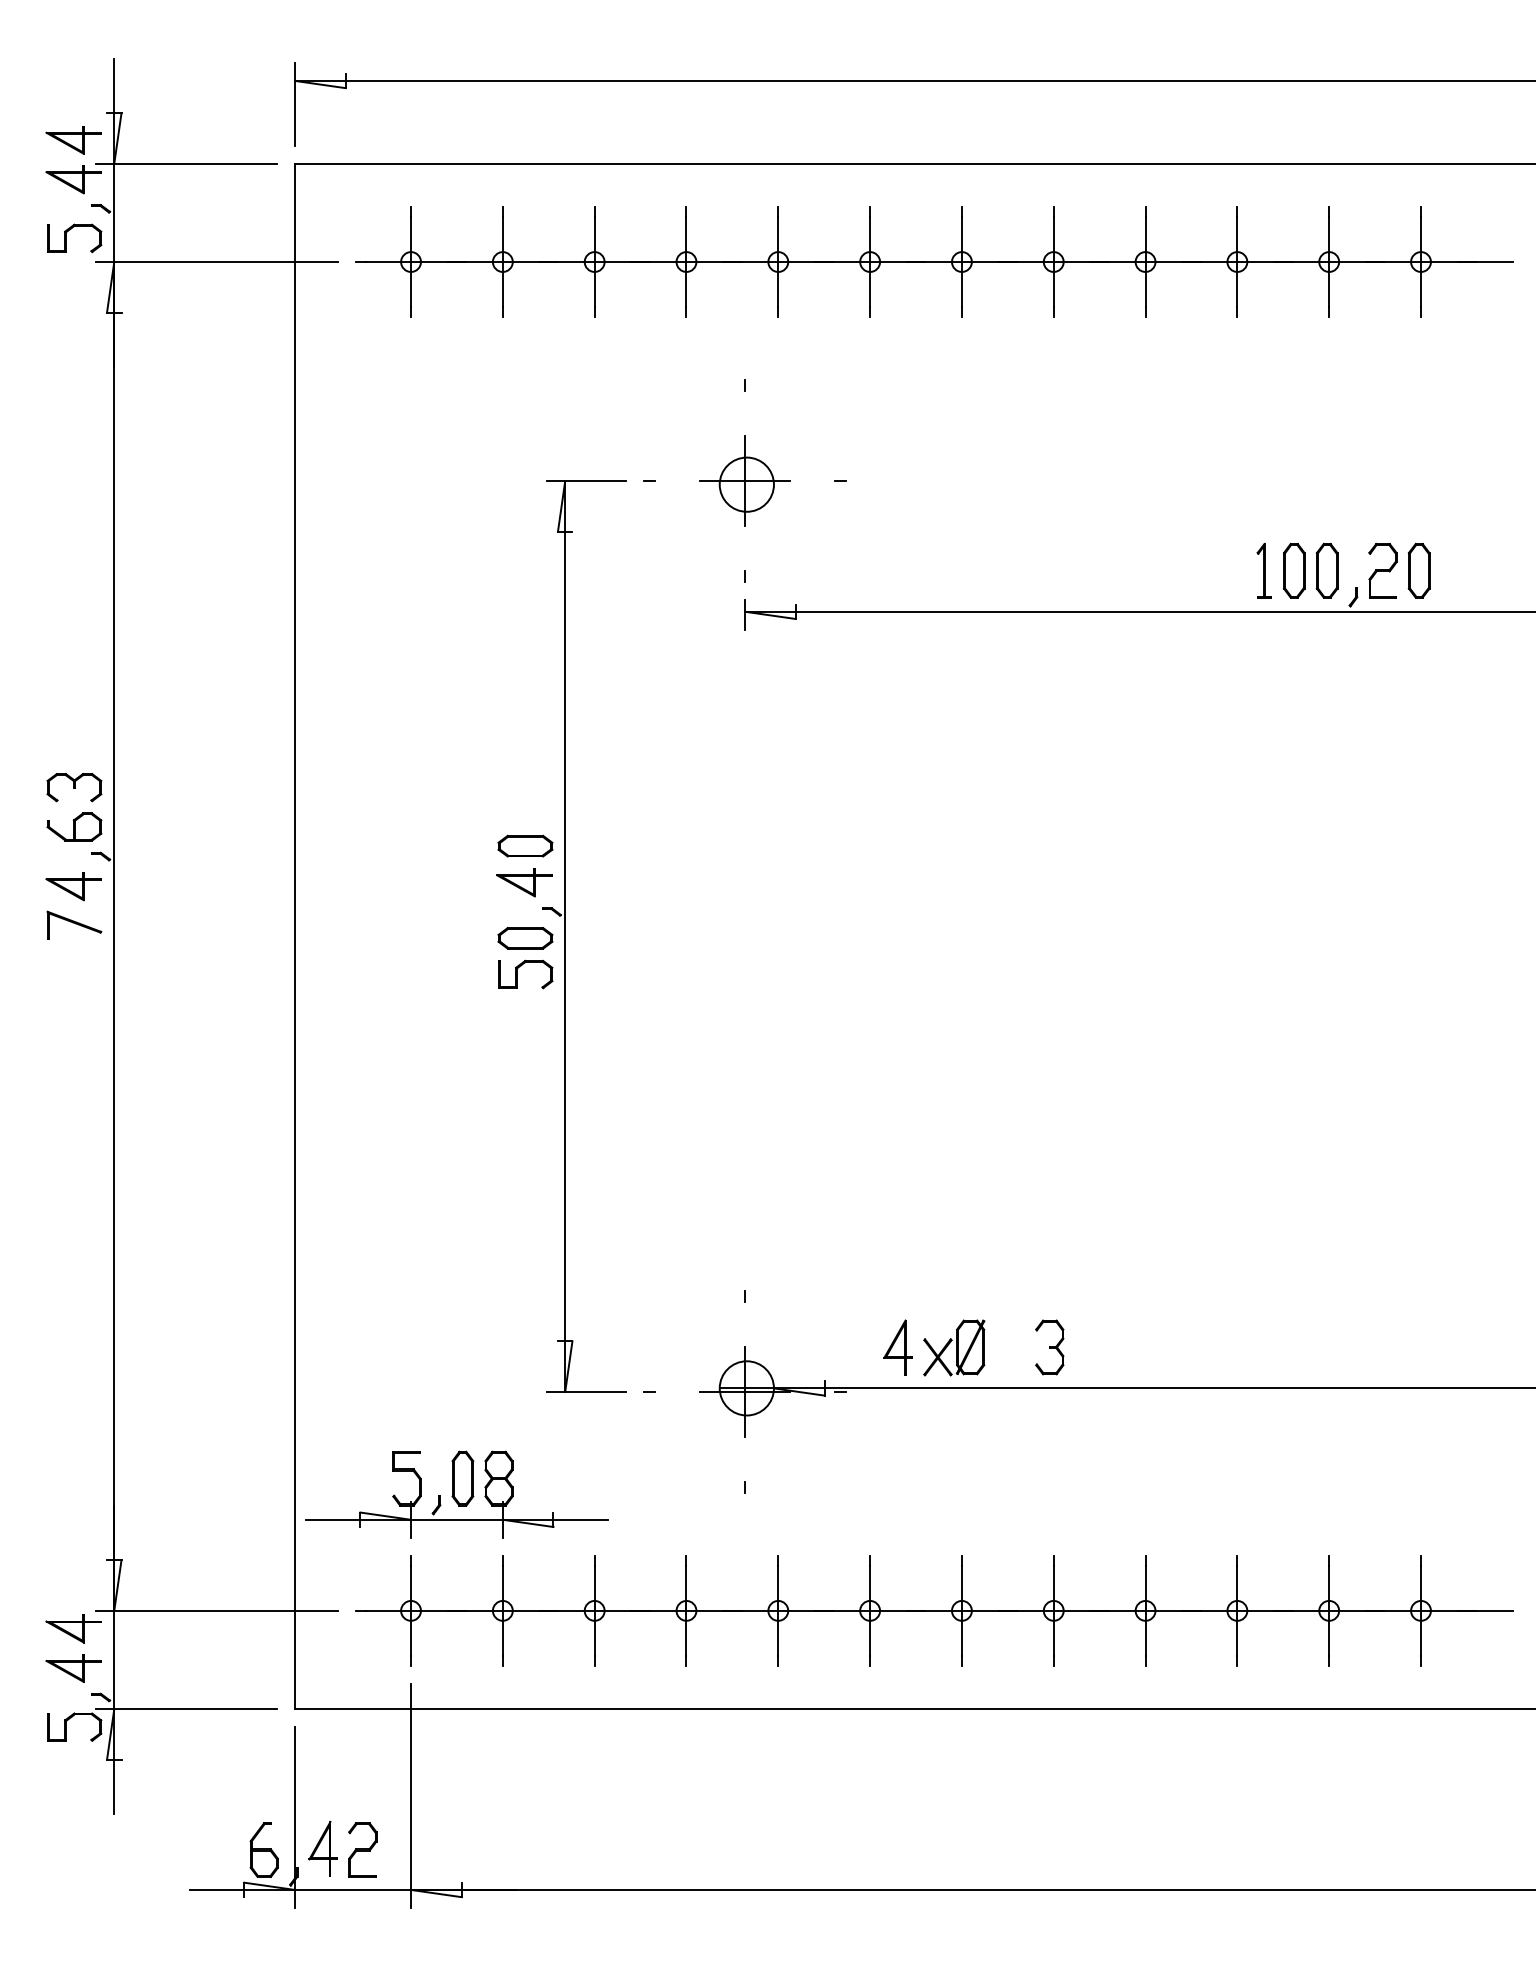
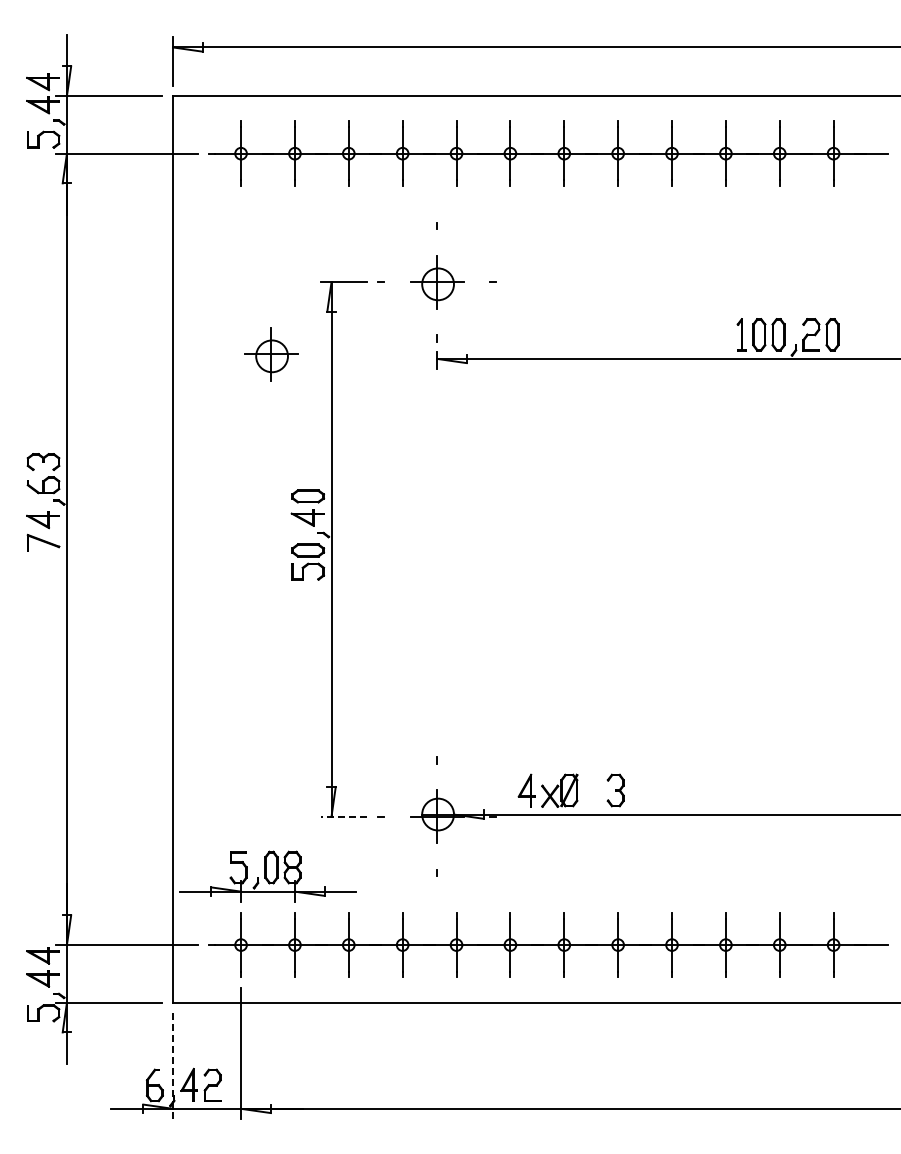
part: (462, 604) -> (271, 354), added
line: (585, 1391) -> (343, 816), solid -> dashed
line: (294, 1817) -> (172, 1066), solid -> dashed

